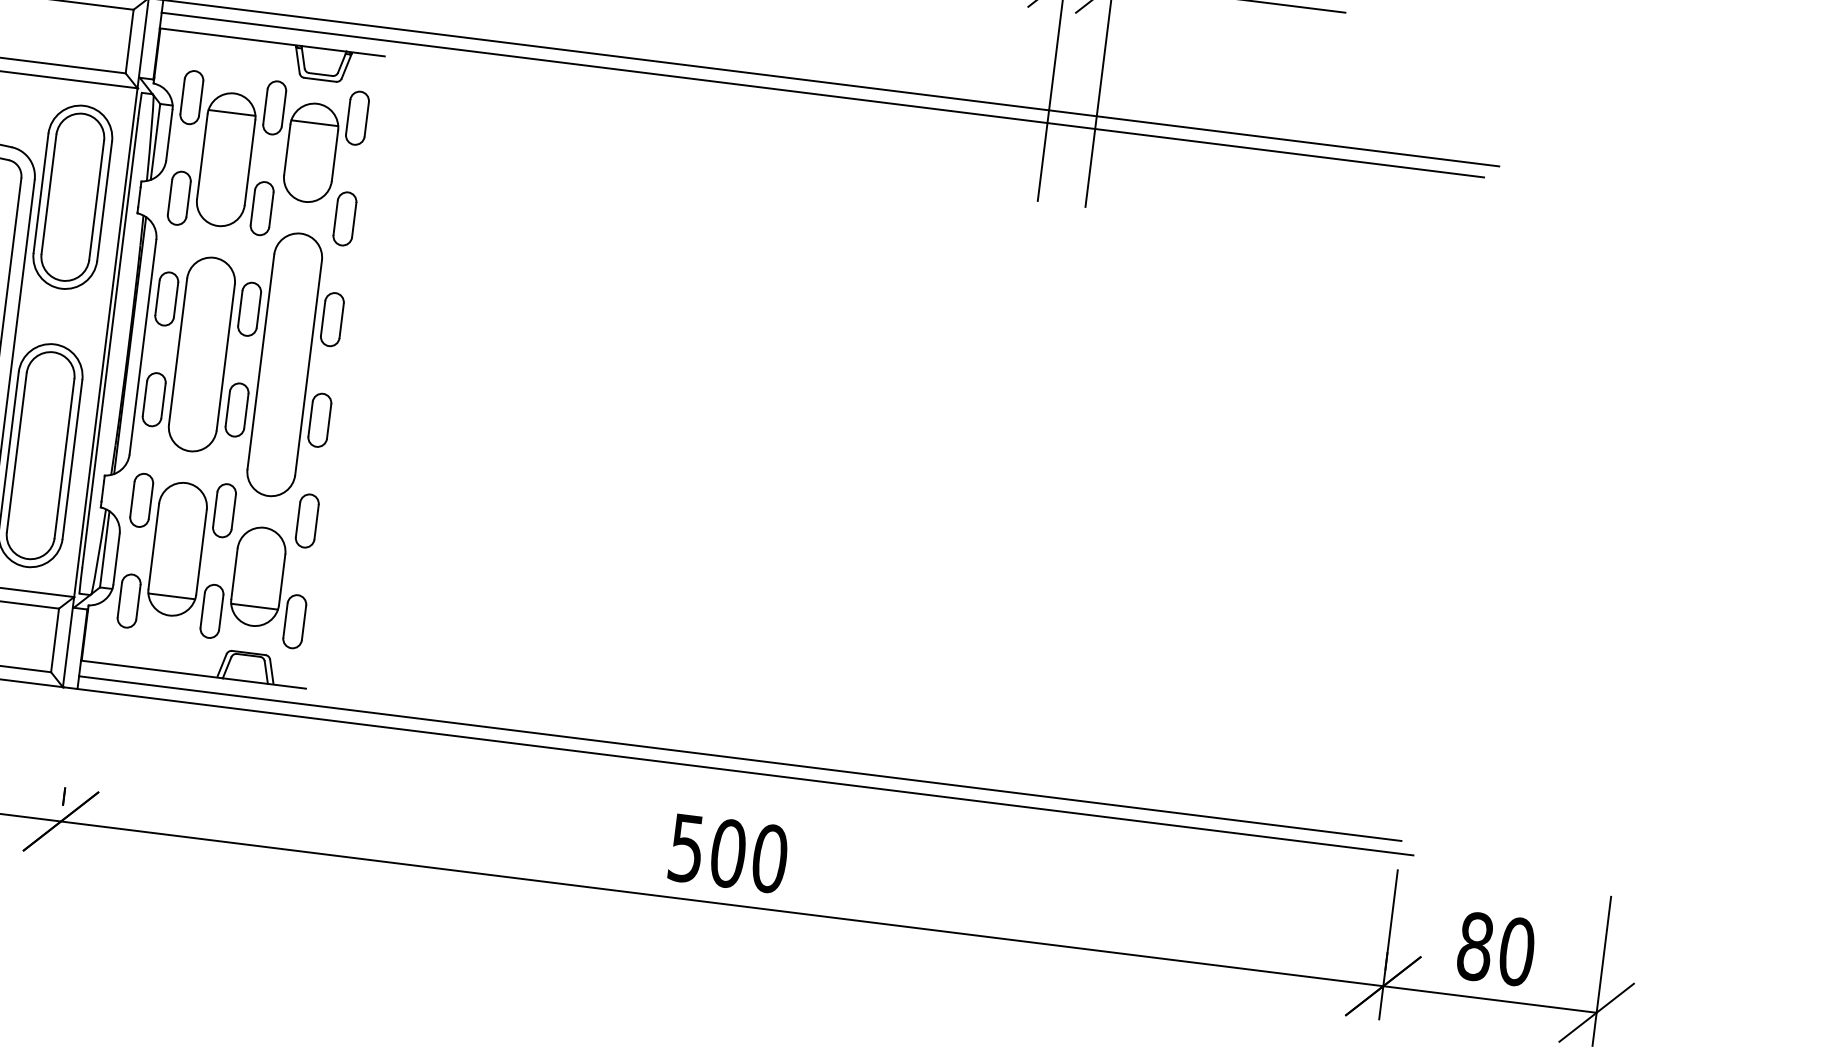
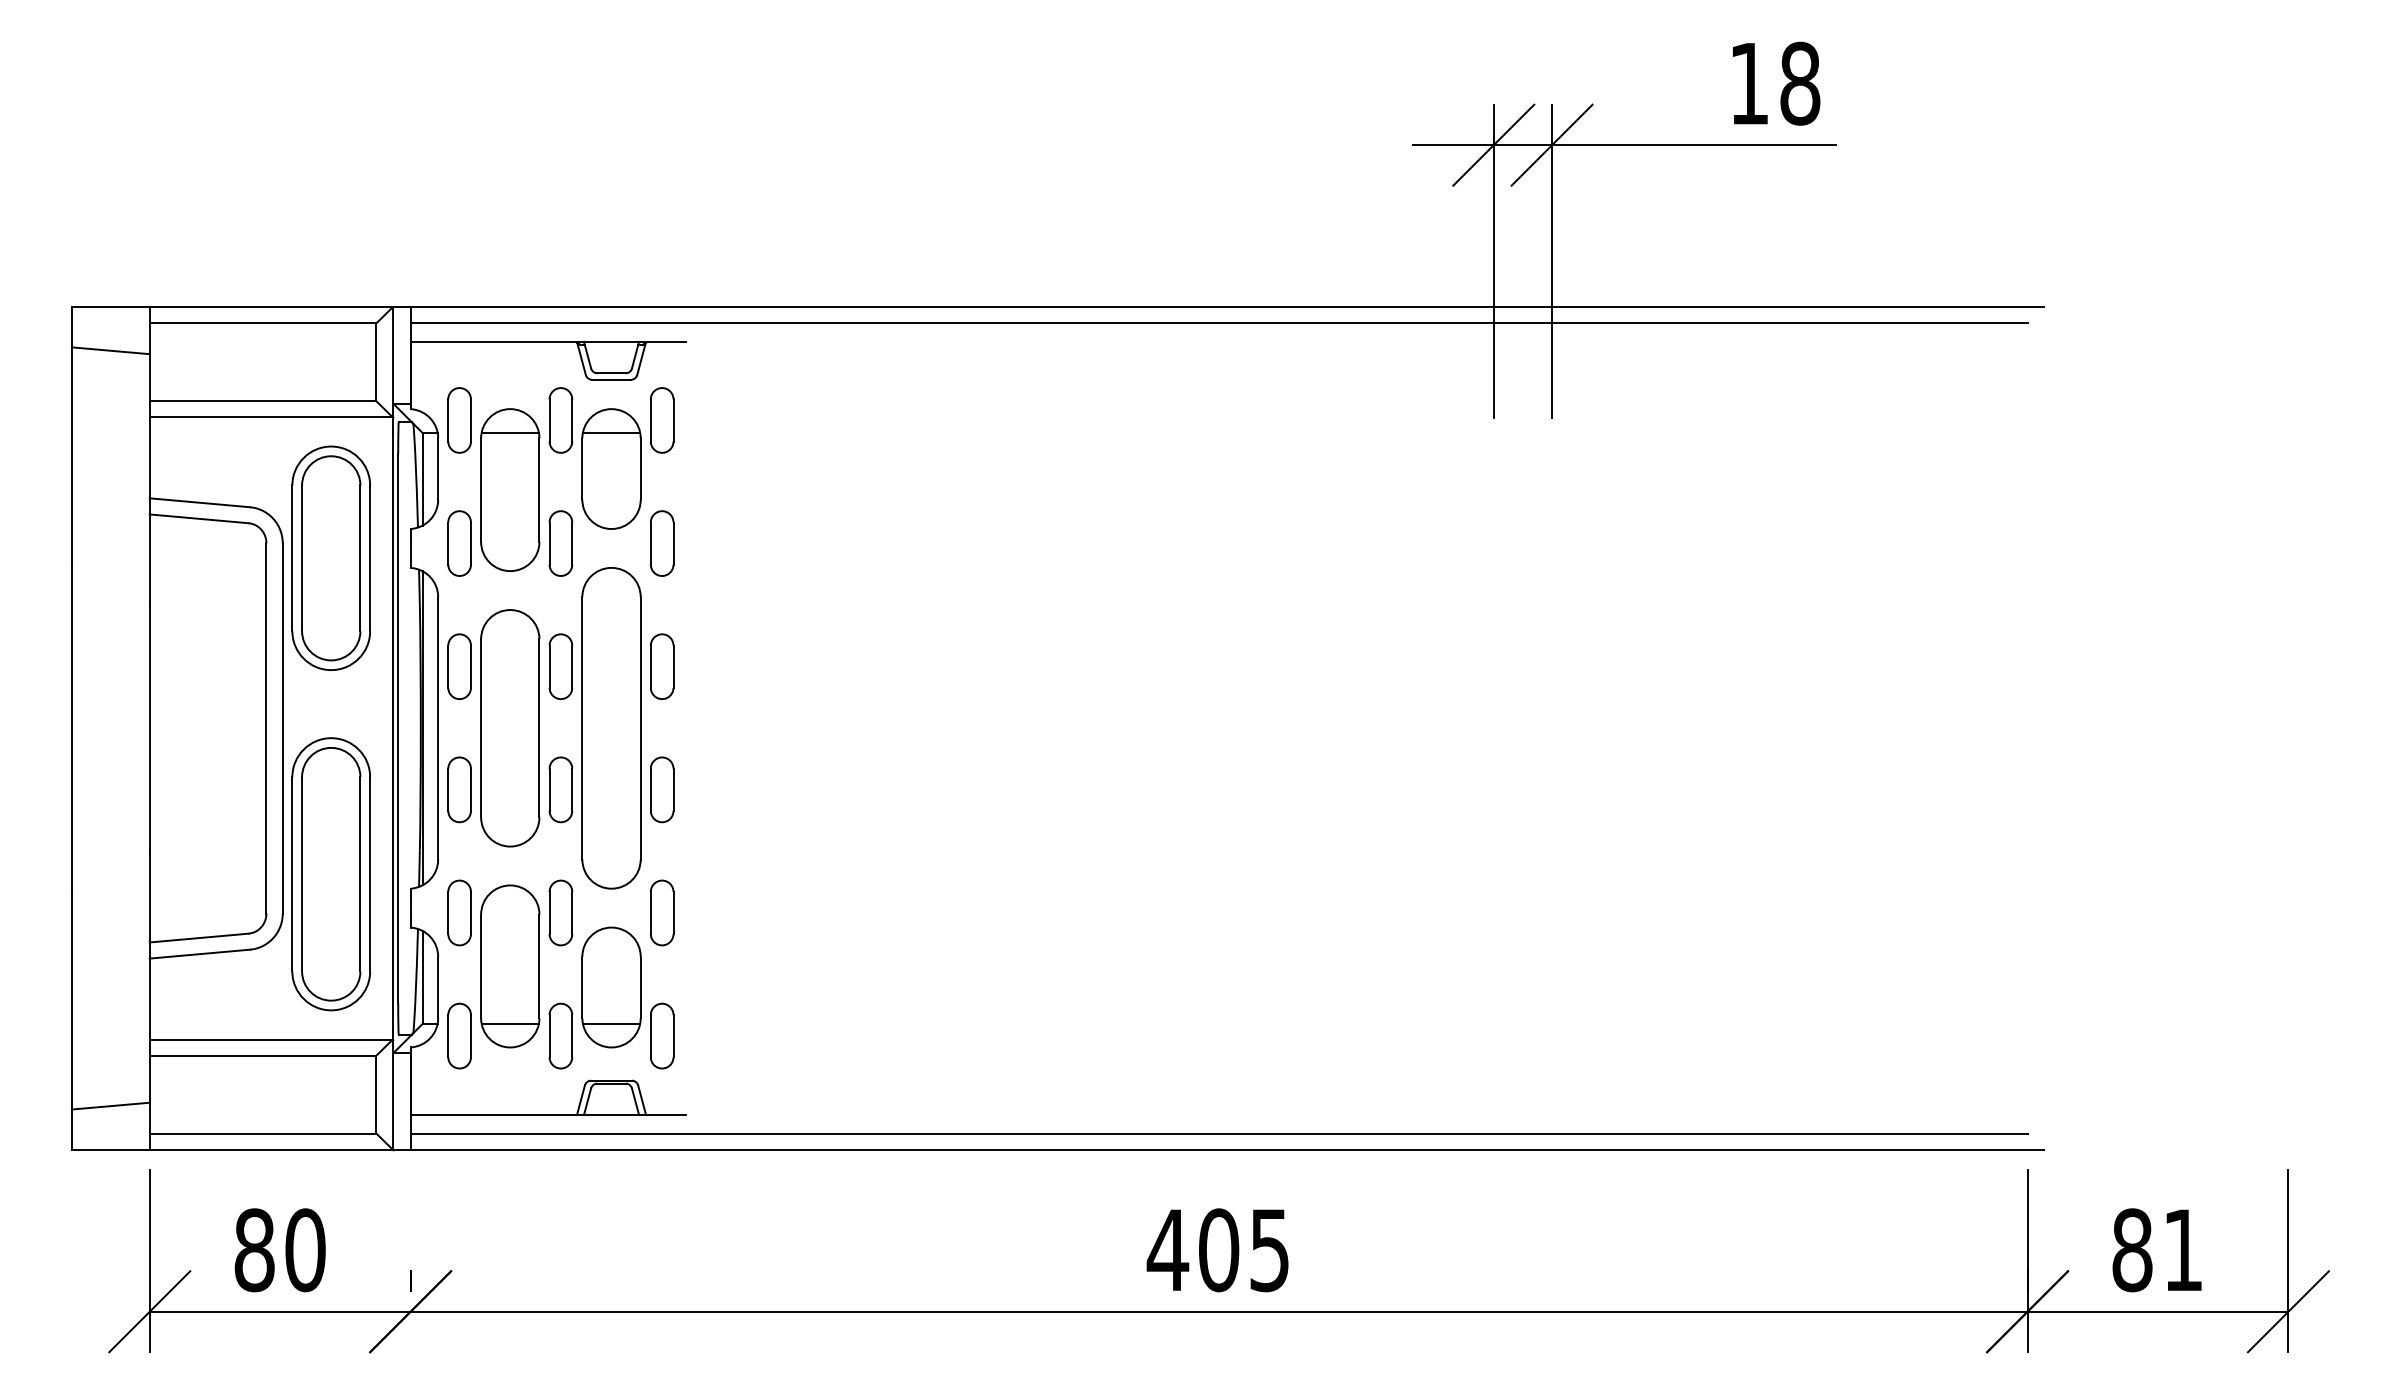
text: (727, 853) -> (1218, 1250), 500 -> 405
text: (1517, 952) -> (2183, 1250), 80 -> 81

